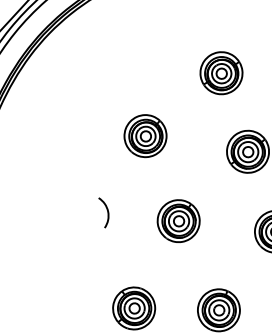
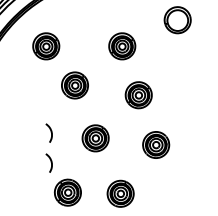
part: (99, 73) -> (46, 46), added
curve: (106, 259) -> (50, 162), added

